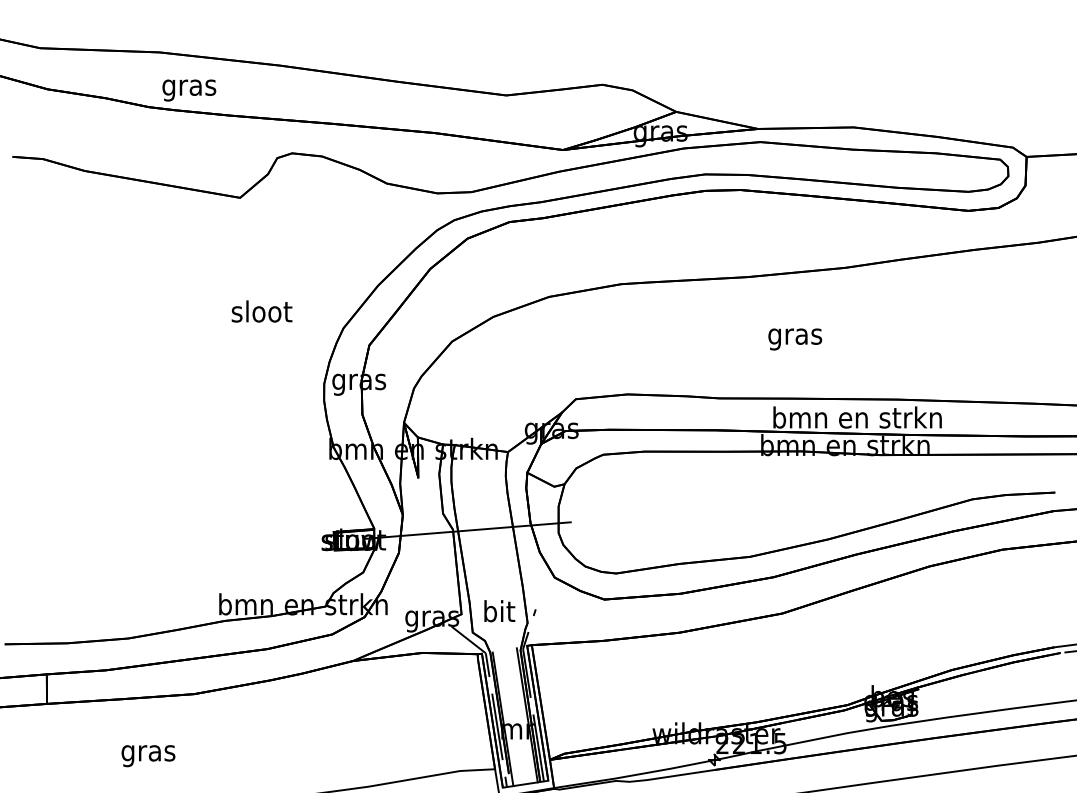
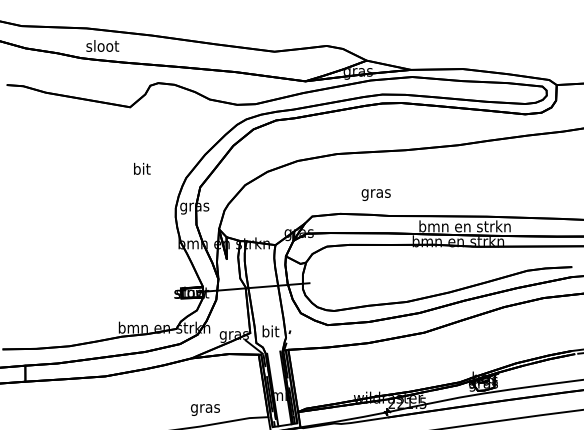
text: (189, 87) -> (102, 47), gras -> sloot
text: (260, 310) -> (141, 168), sloot -> bit
text: (793, 338) -> (375, 194), moved
text: (148, 755) -> (205, 409), moved

